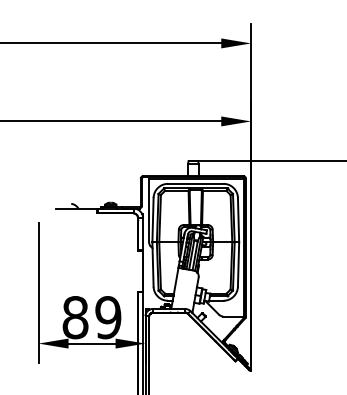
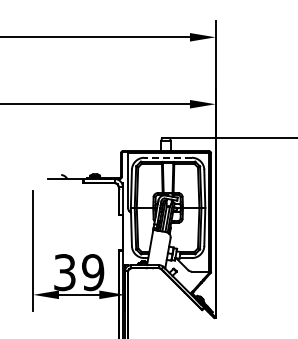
line: (196, 183) -> (168, 157), solid -> dashed
text: (76, 317) -> (65, 272), 89 -> 39

